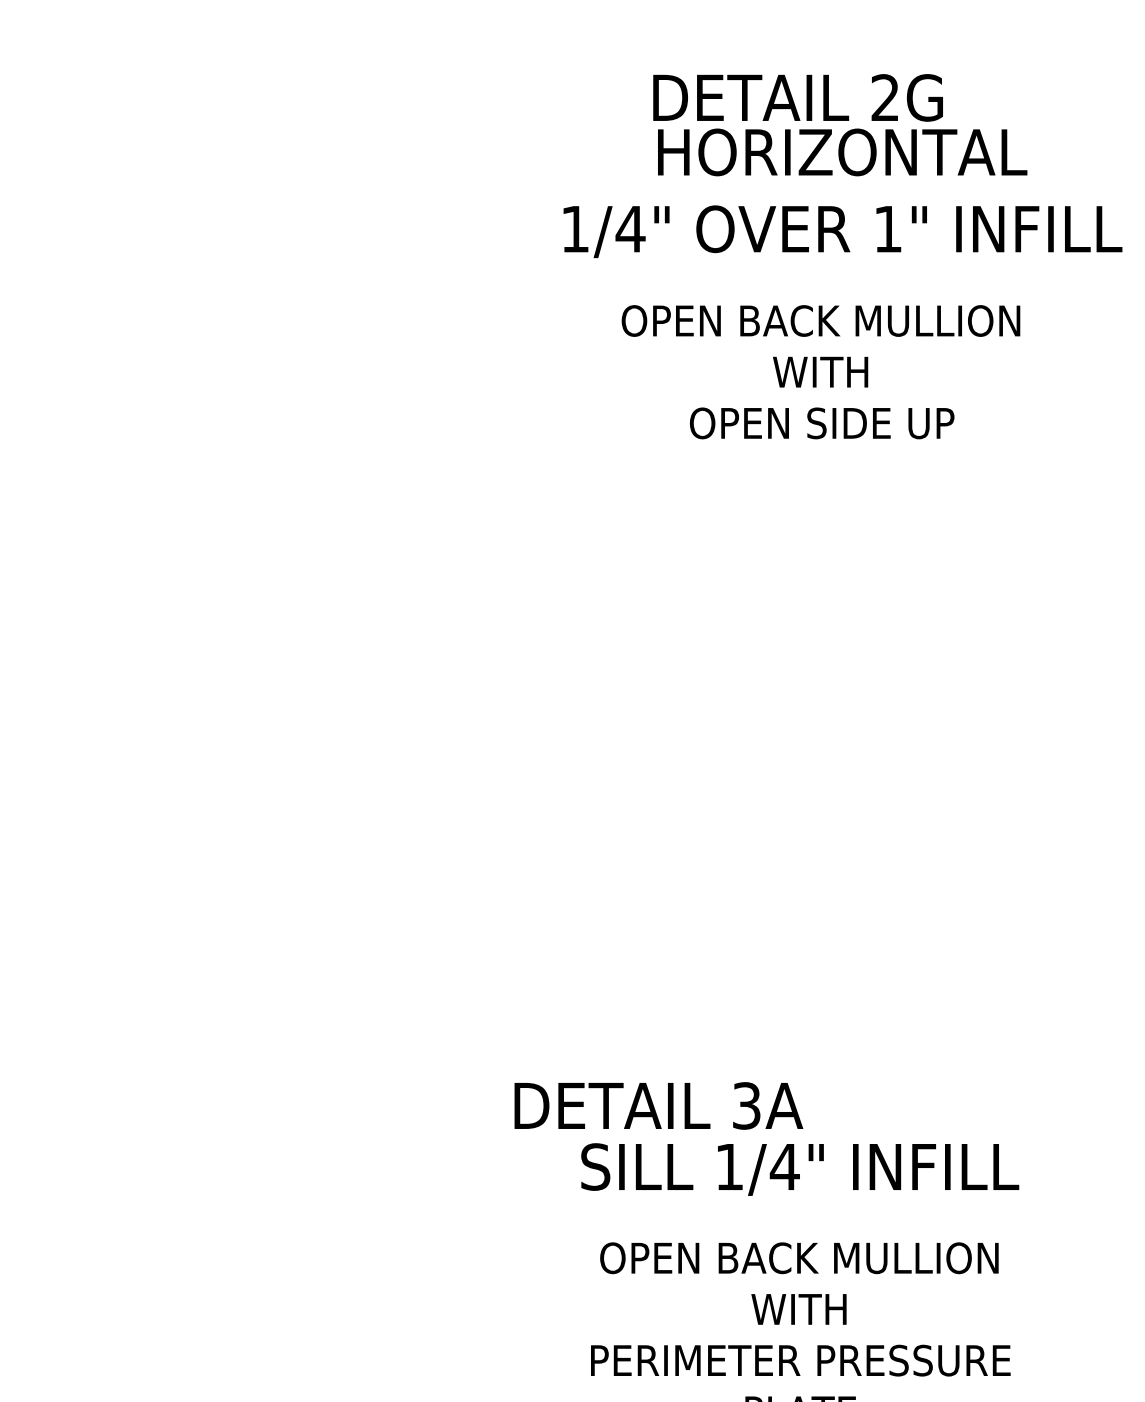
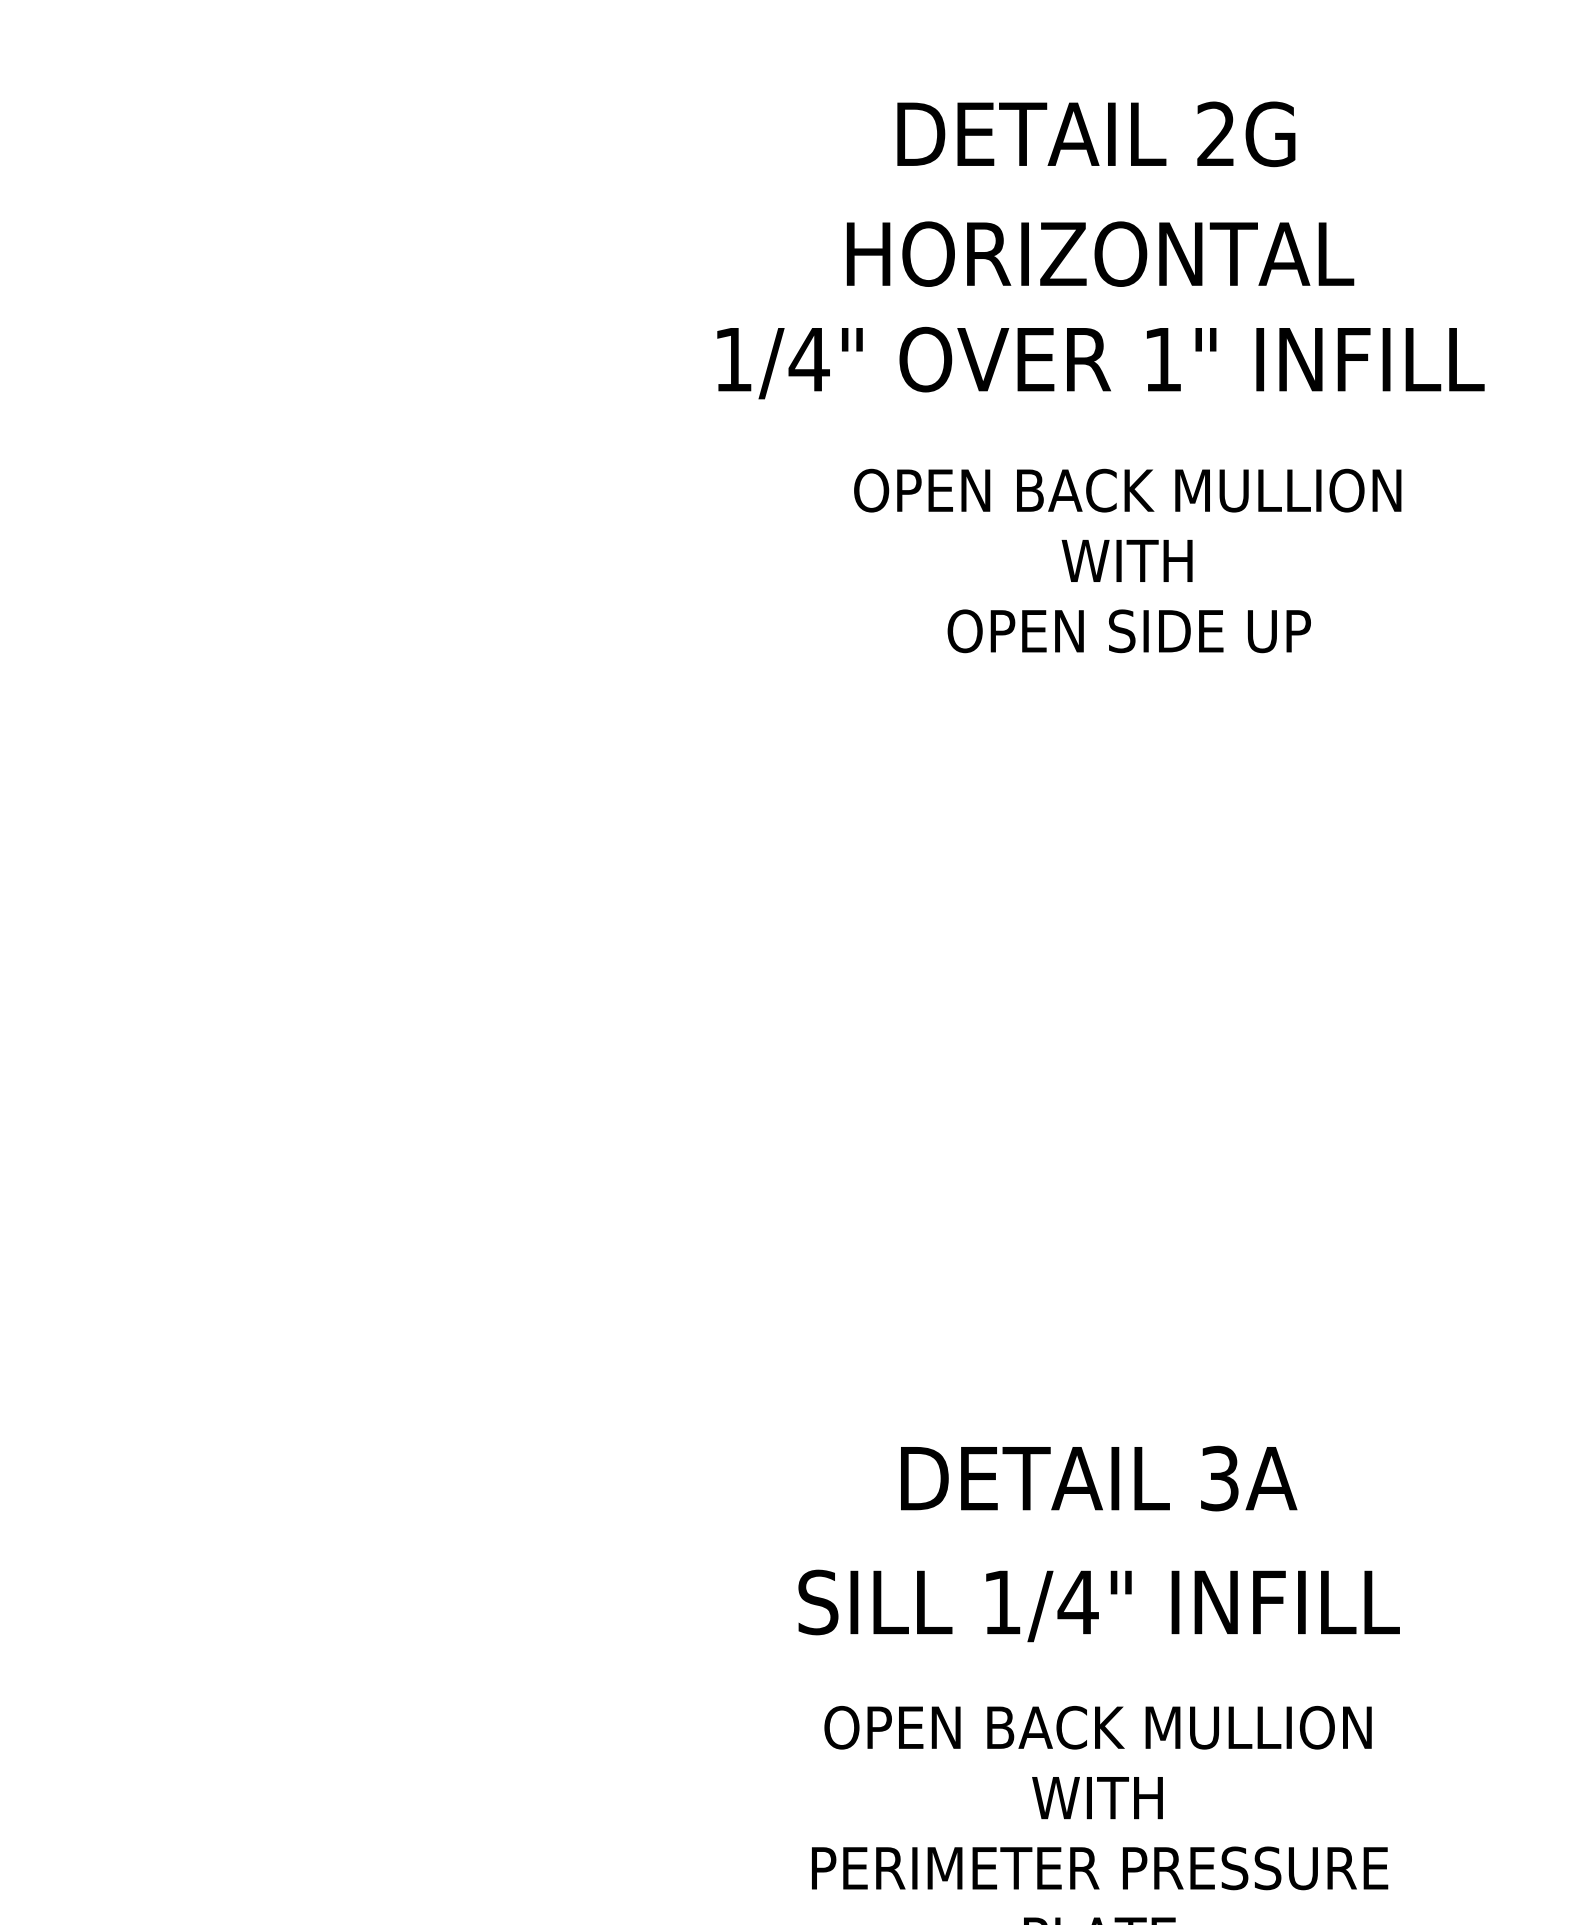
text: (842, 193) -> (1100, 310), moved
text: (820, 371) -> (1127, 560), moved
text: (659, 1105) -> (1099, 1478), moved

